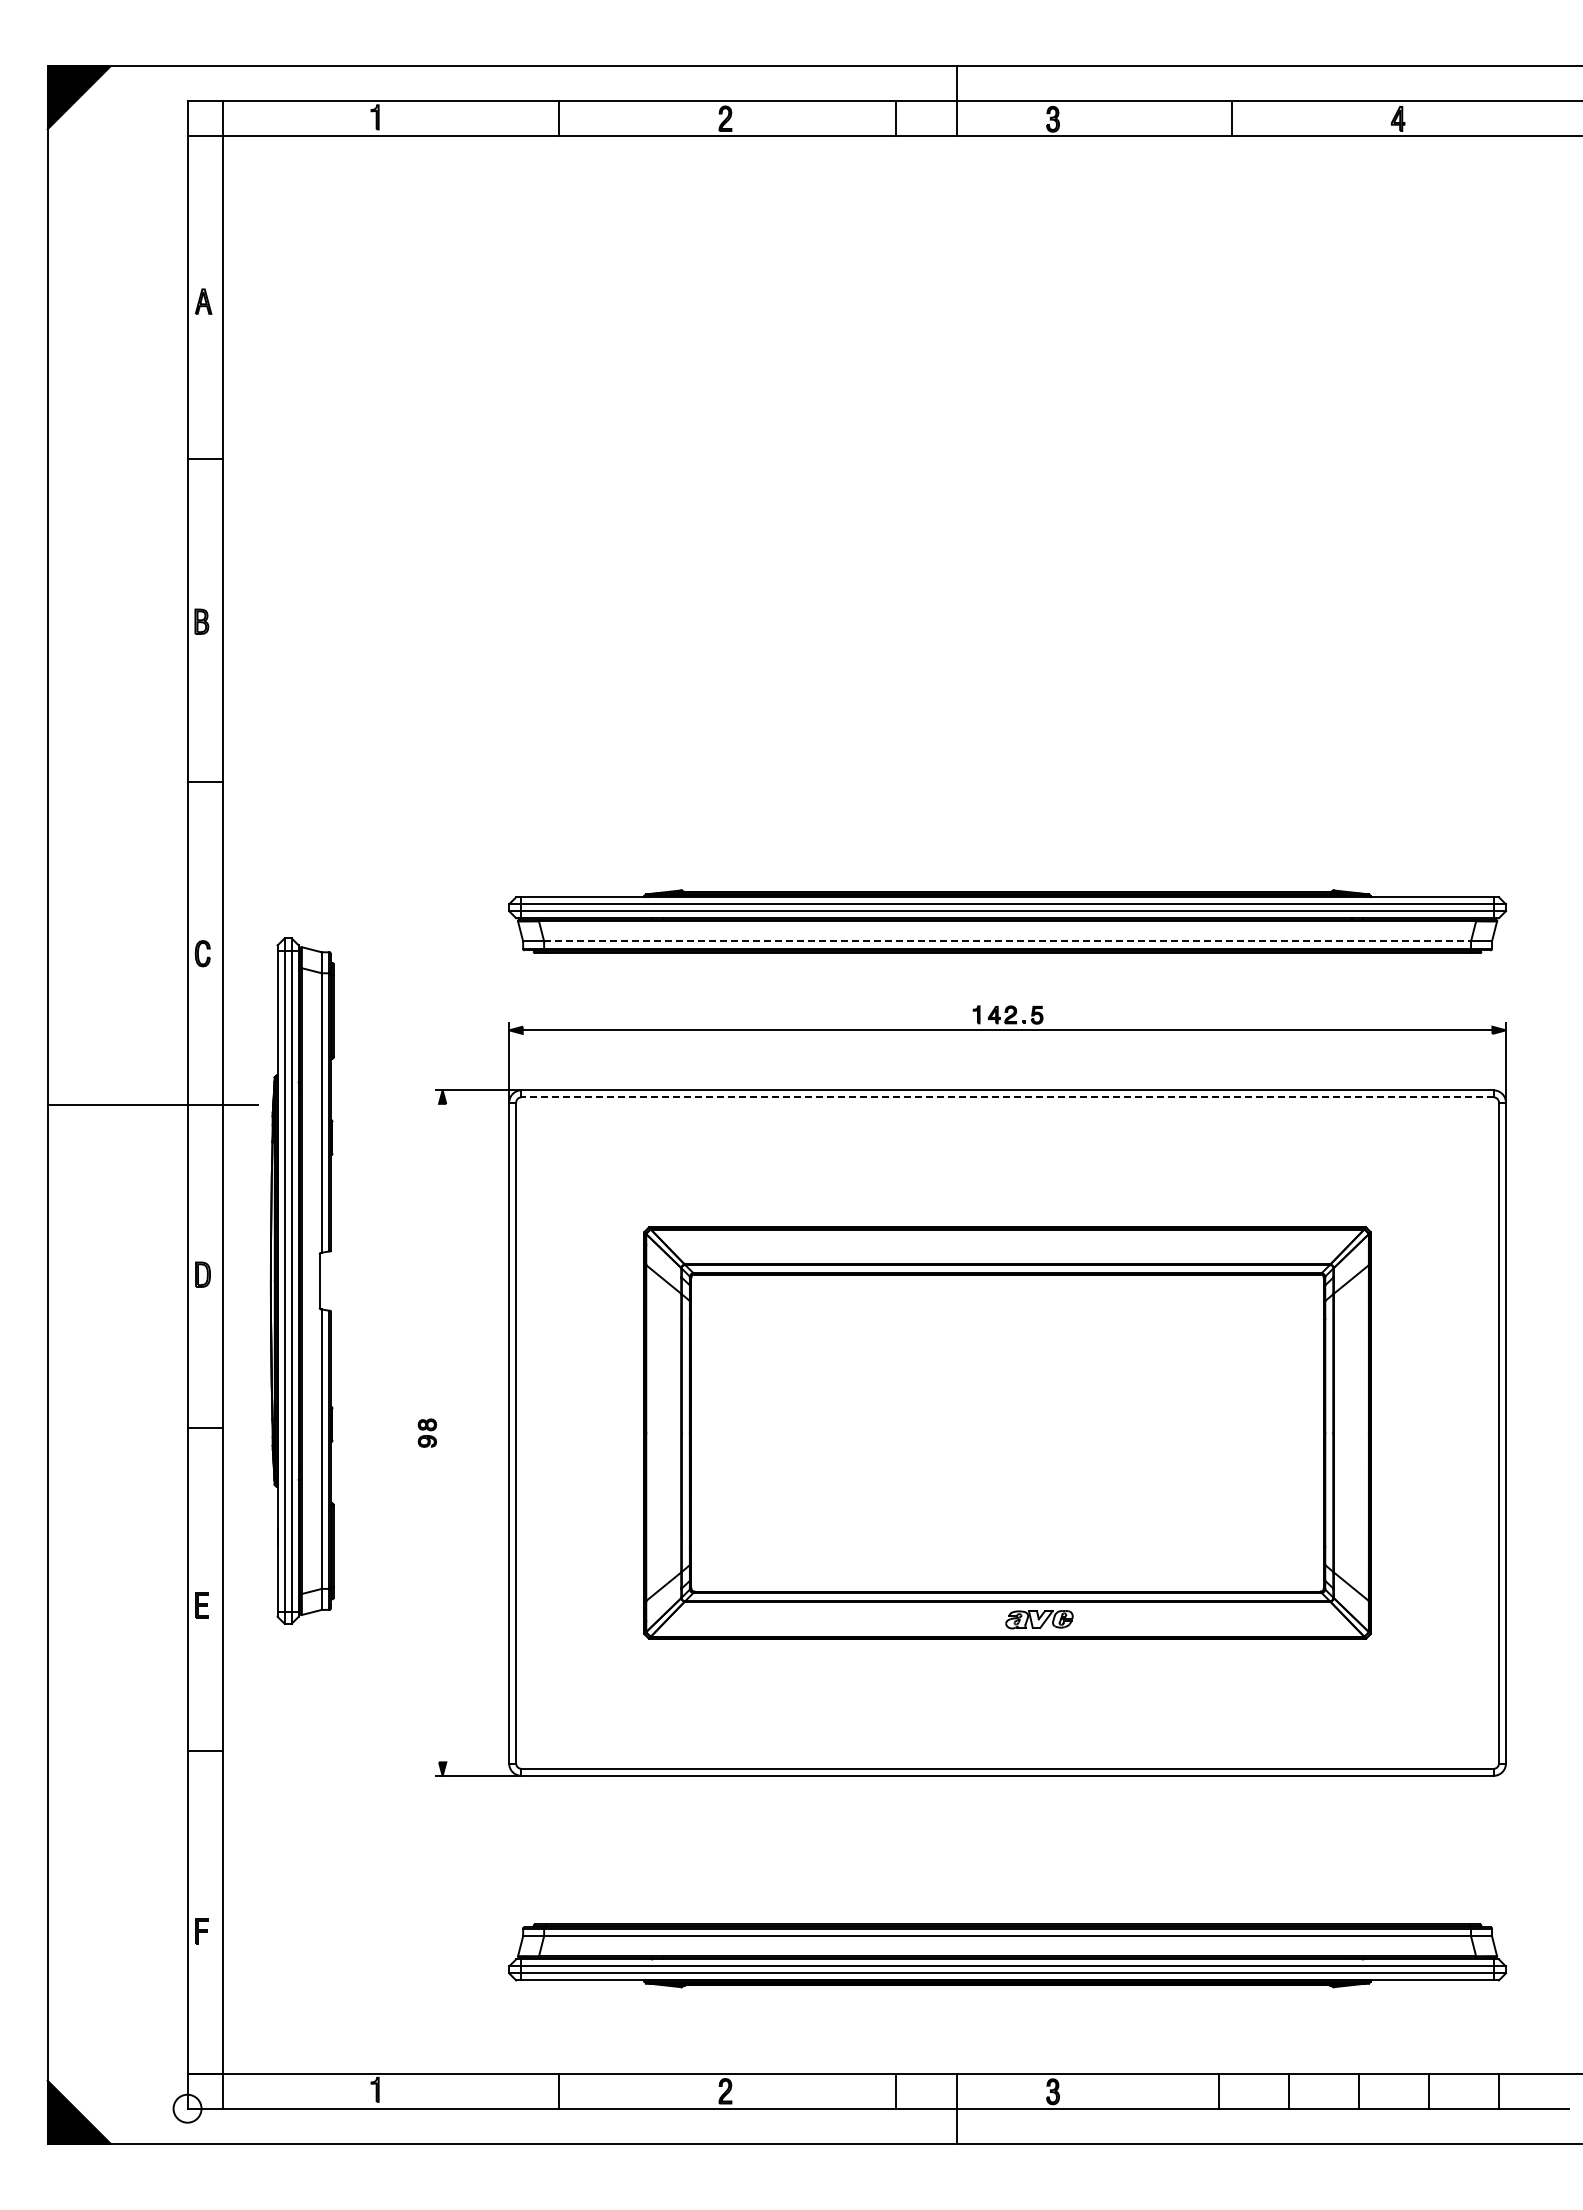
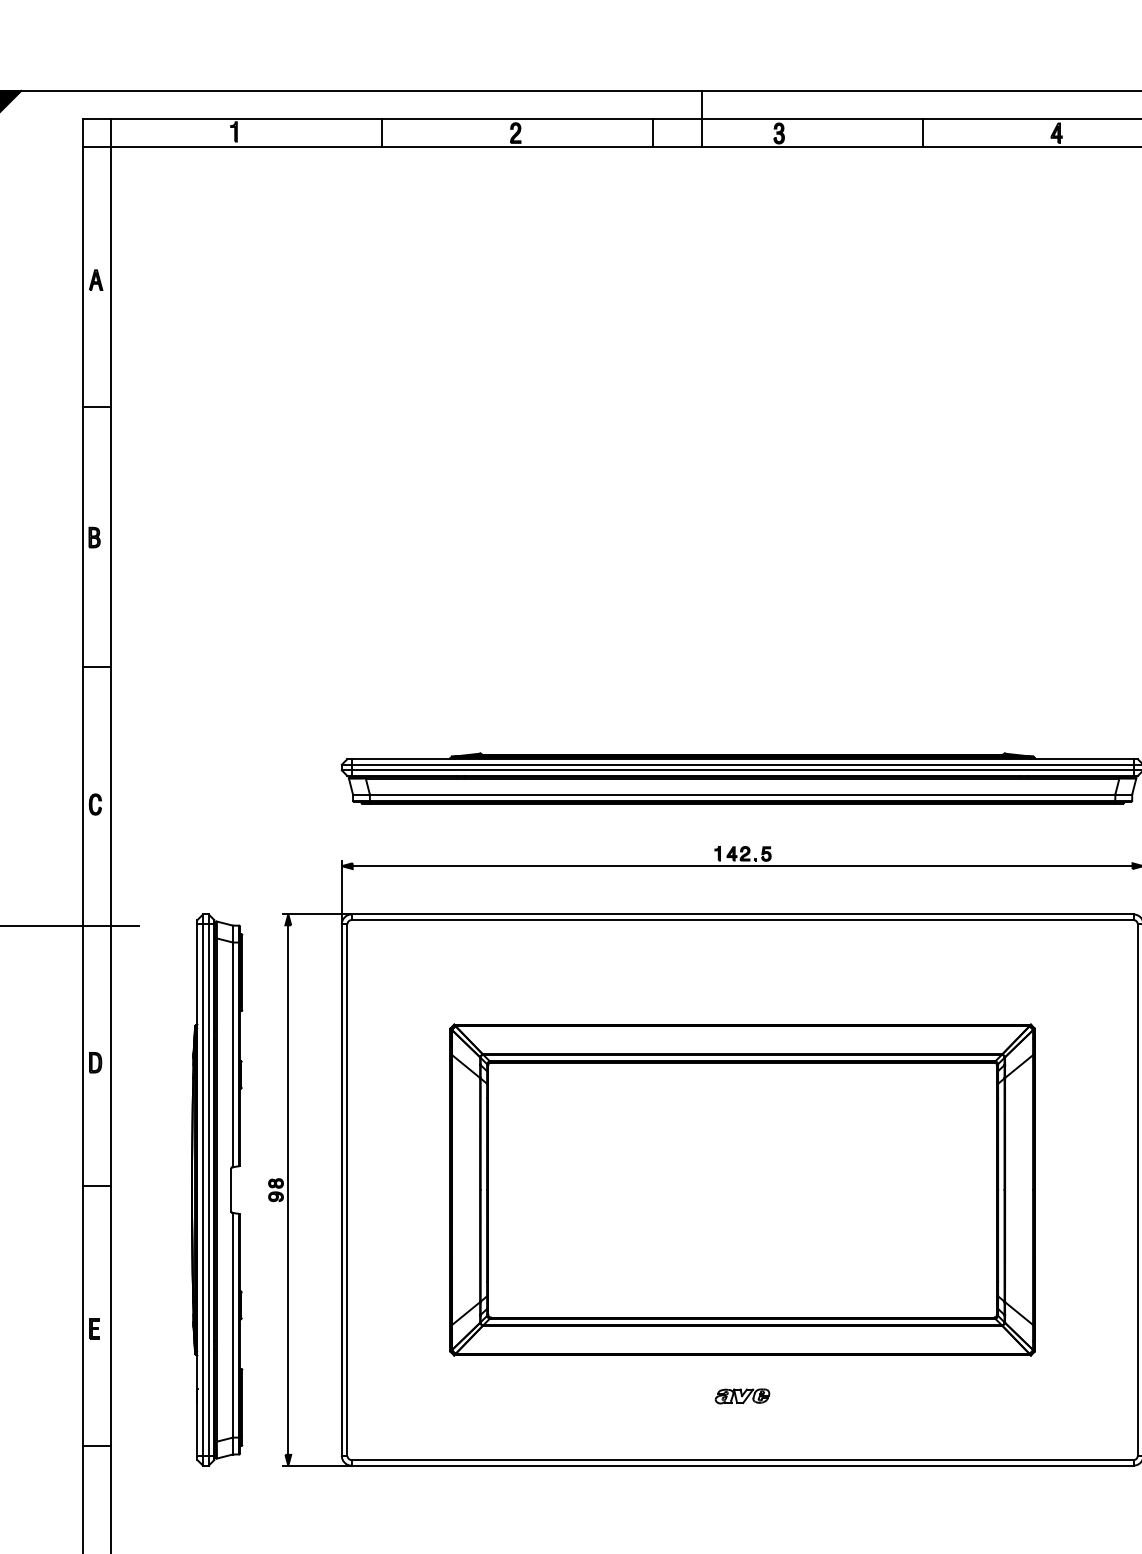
line: (1008, 941) -> (743, 794), dashed -> solid
line: (1007, 1097) -> (742, 920), dashed -> solid
part: (301, 1280) -> (216, 1189), moved
line: (442, 1432) -> (288, 1189), added
part: (1039, 1619) -> (742, 1396), moved

